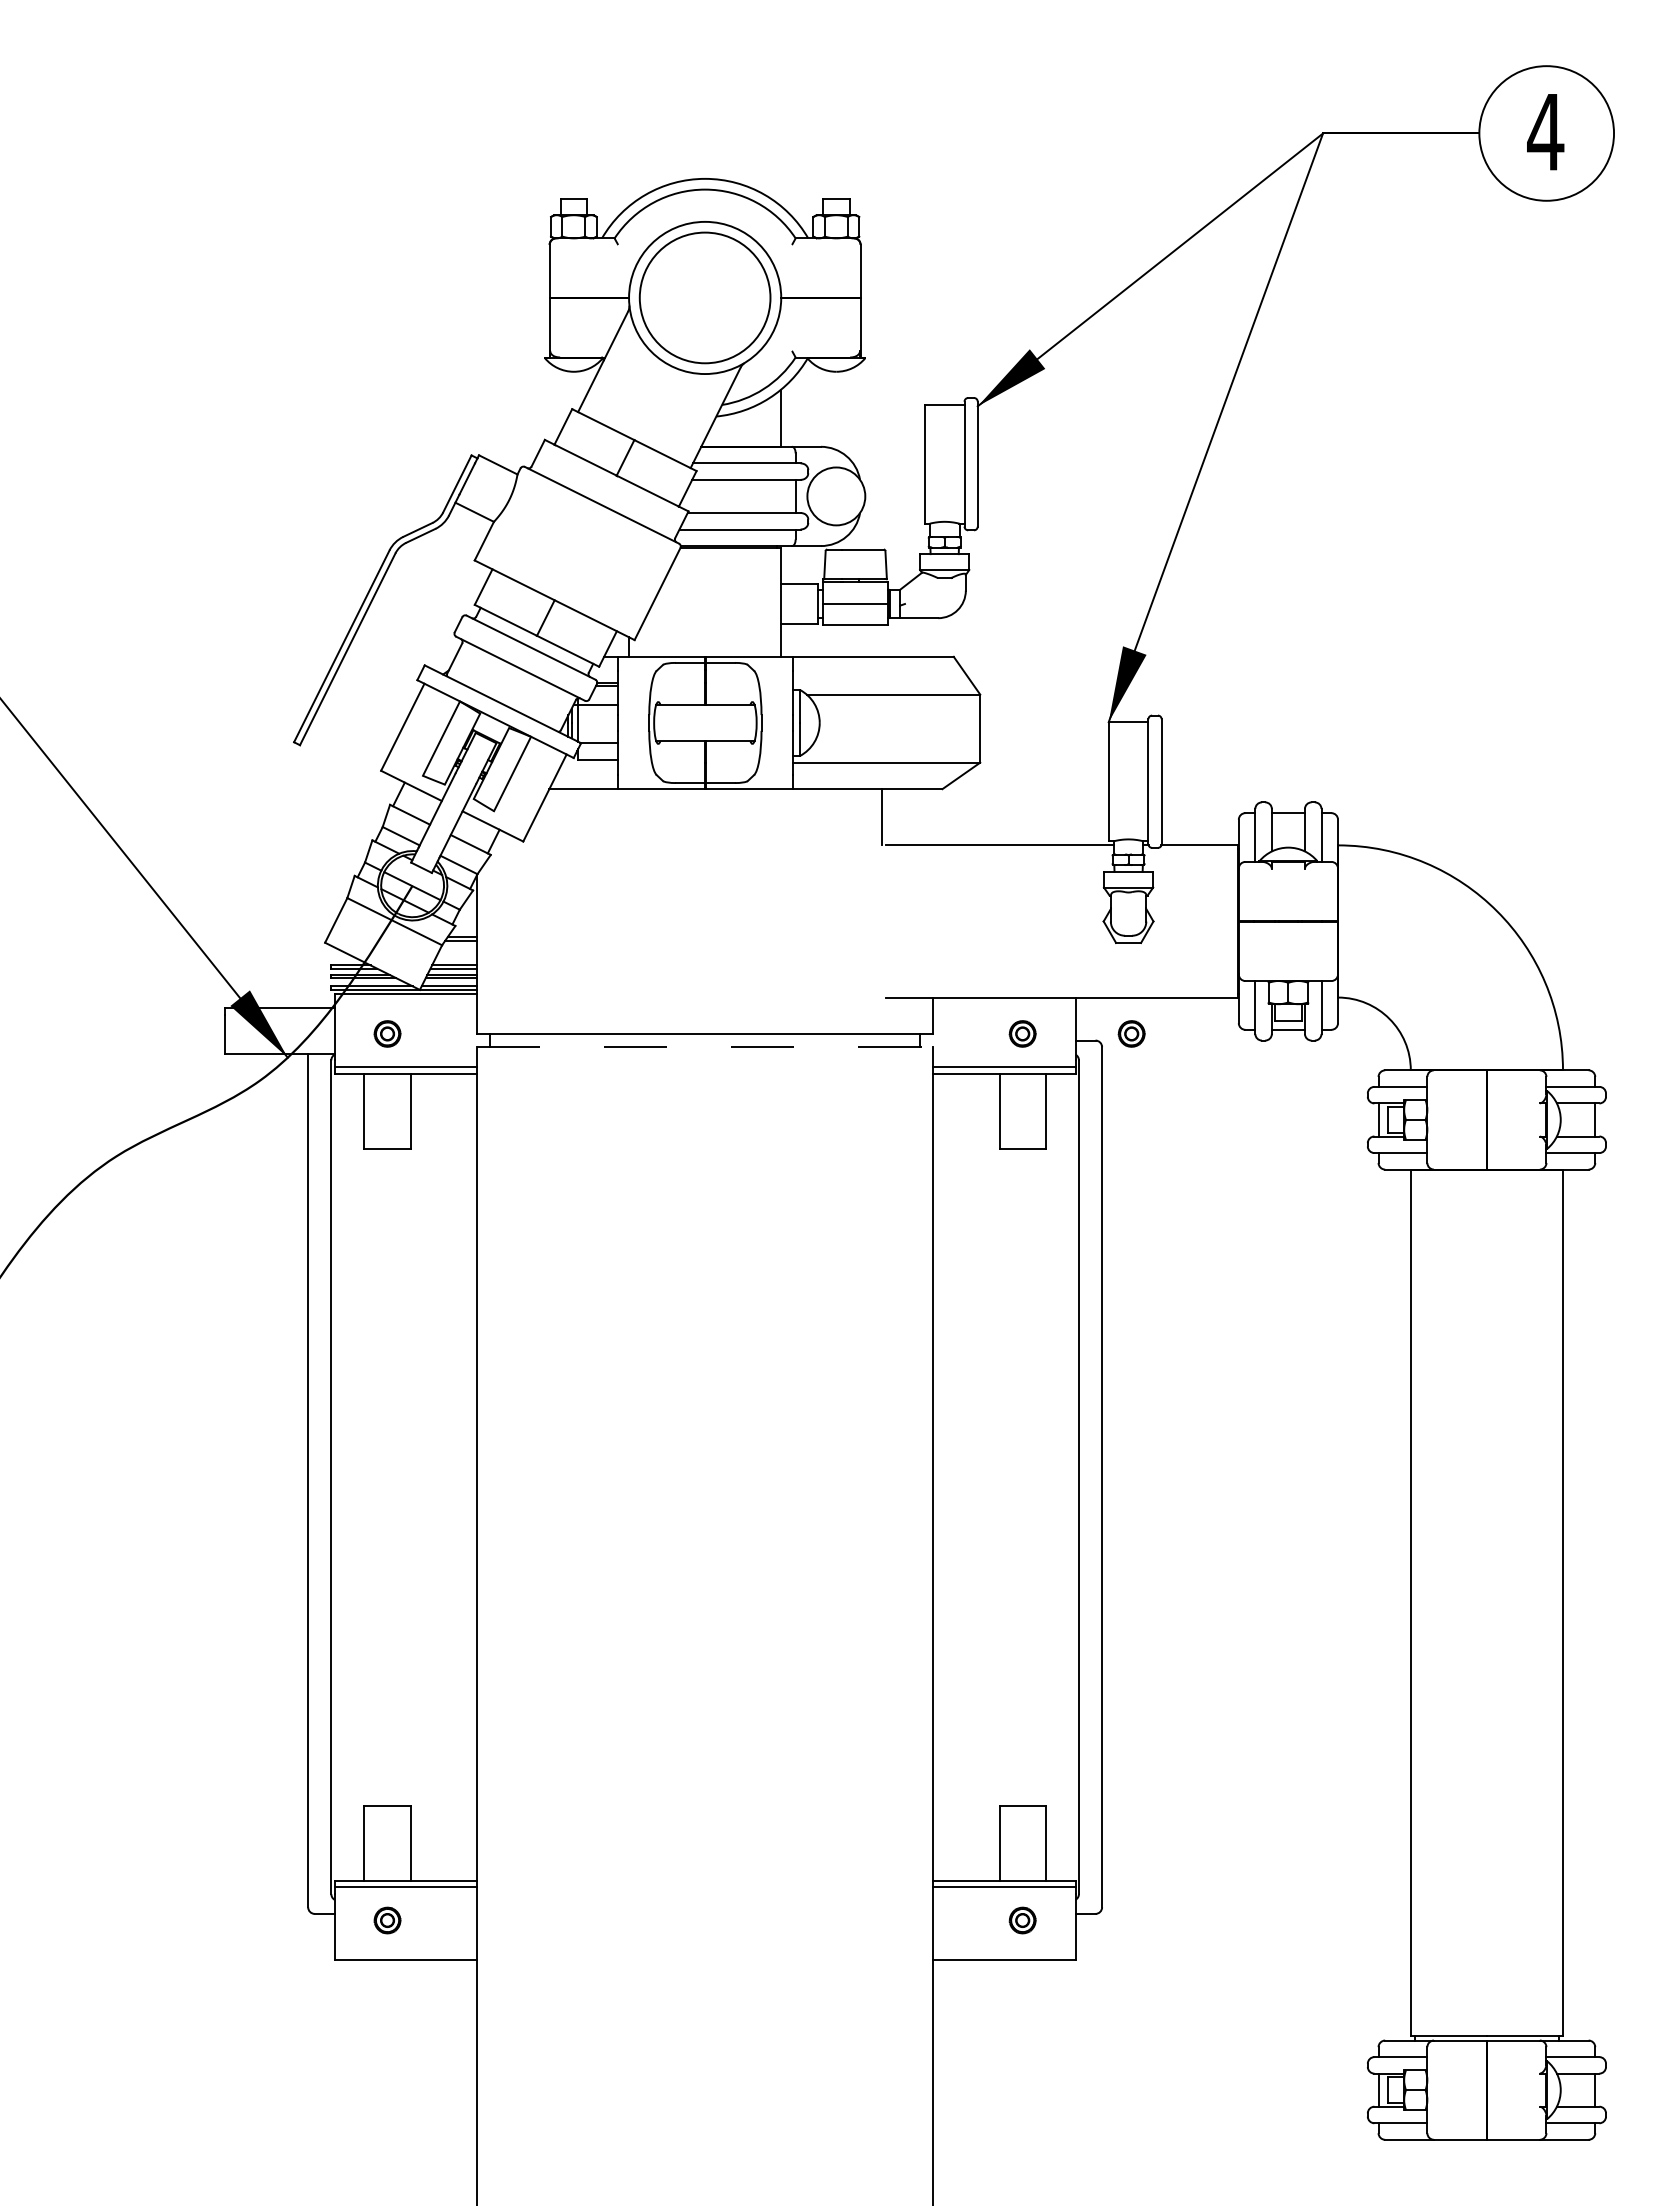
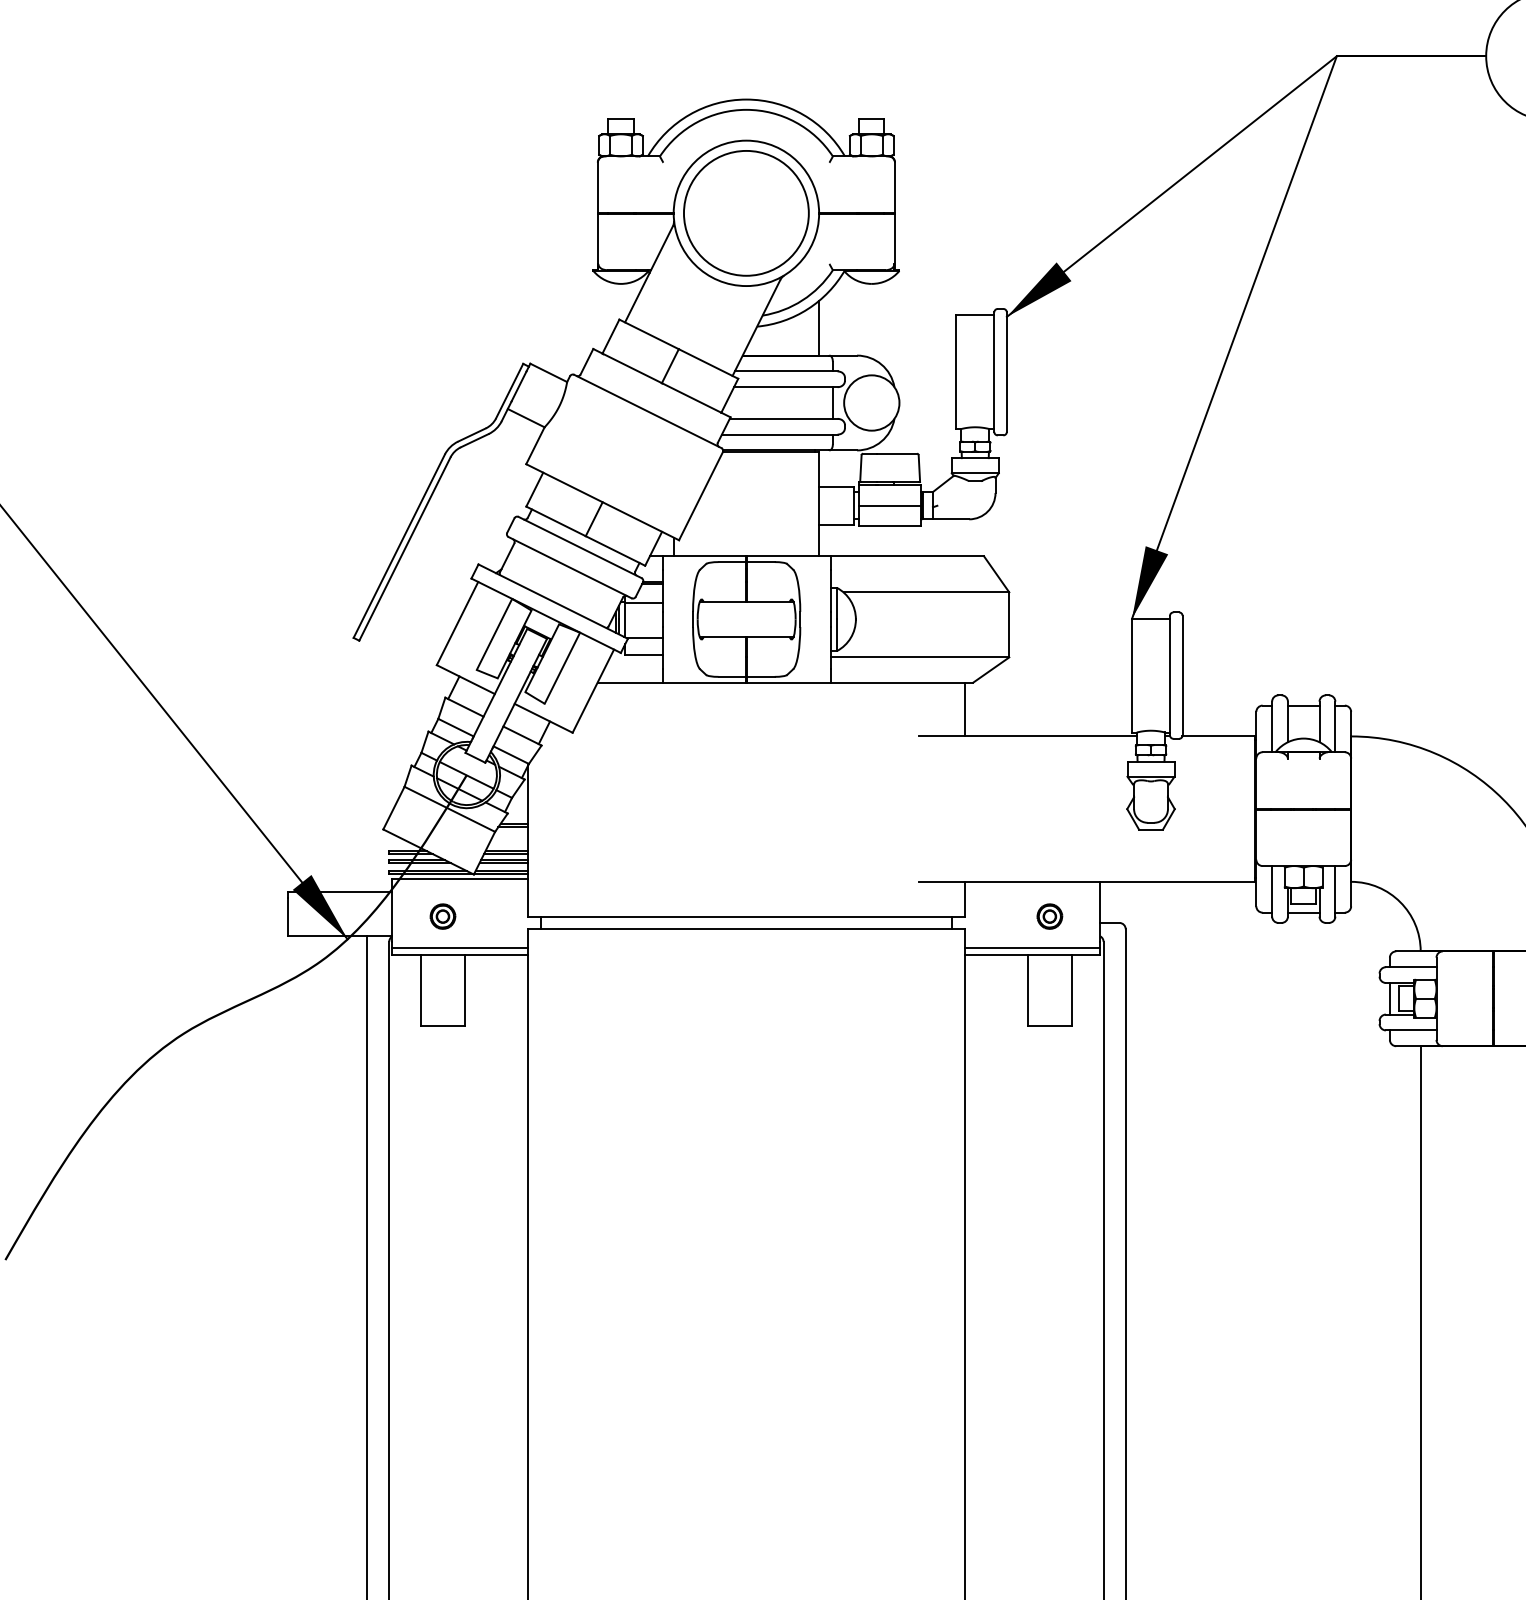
line: (882, 817) -> (964, 709), moved
part: (1131, 1033) -> (1153, 916), removed
line: (705, 1047) -> (746, 929), dashed -> solid

